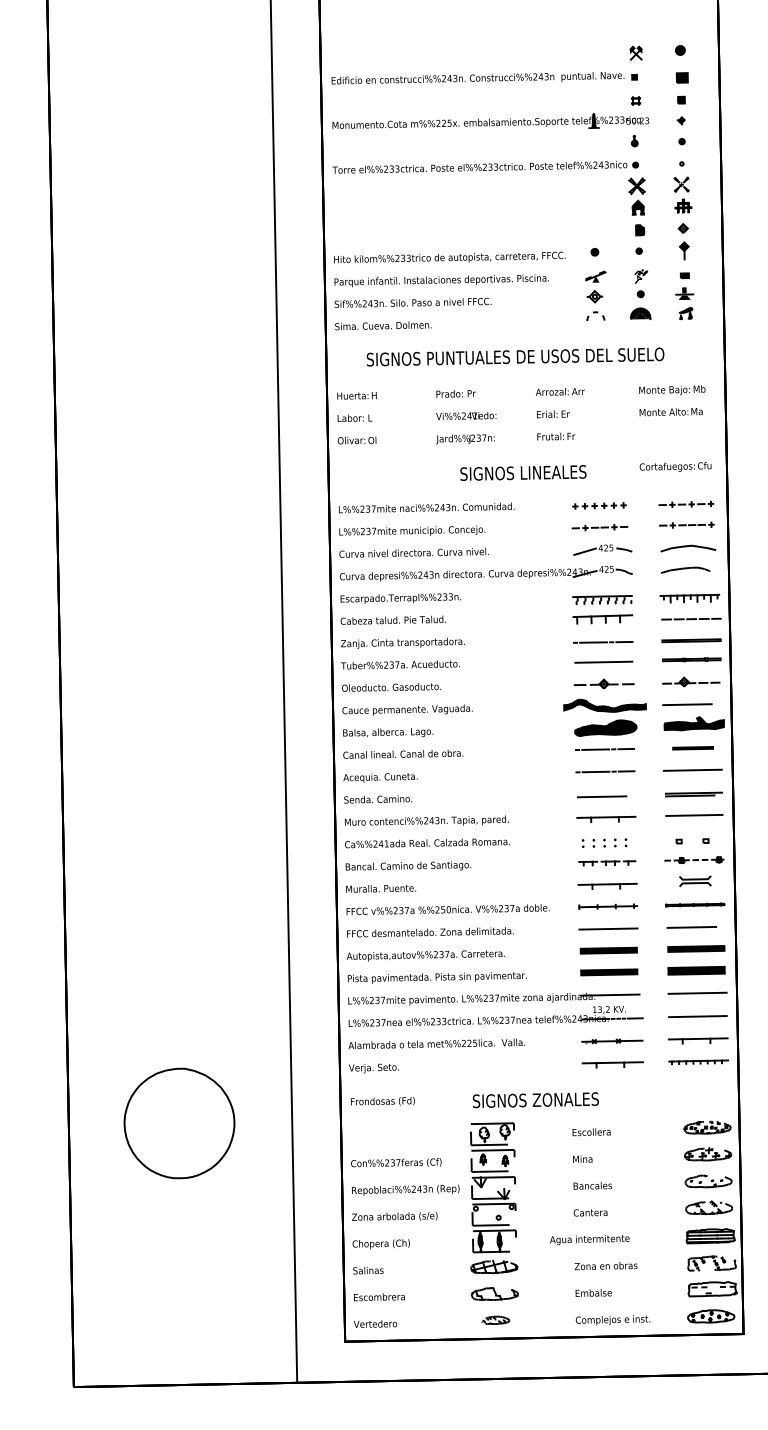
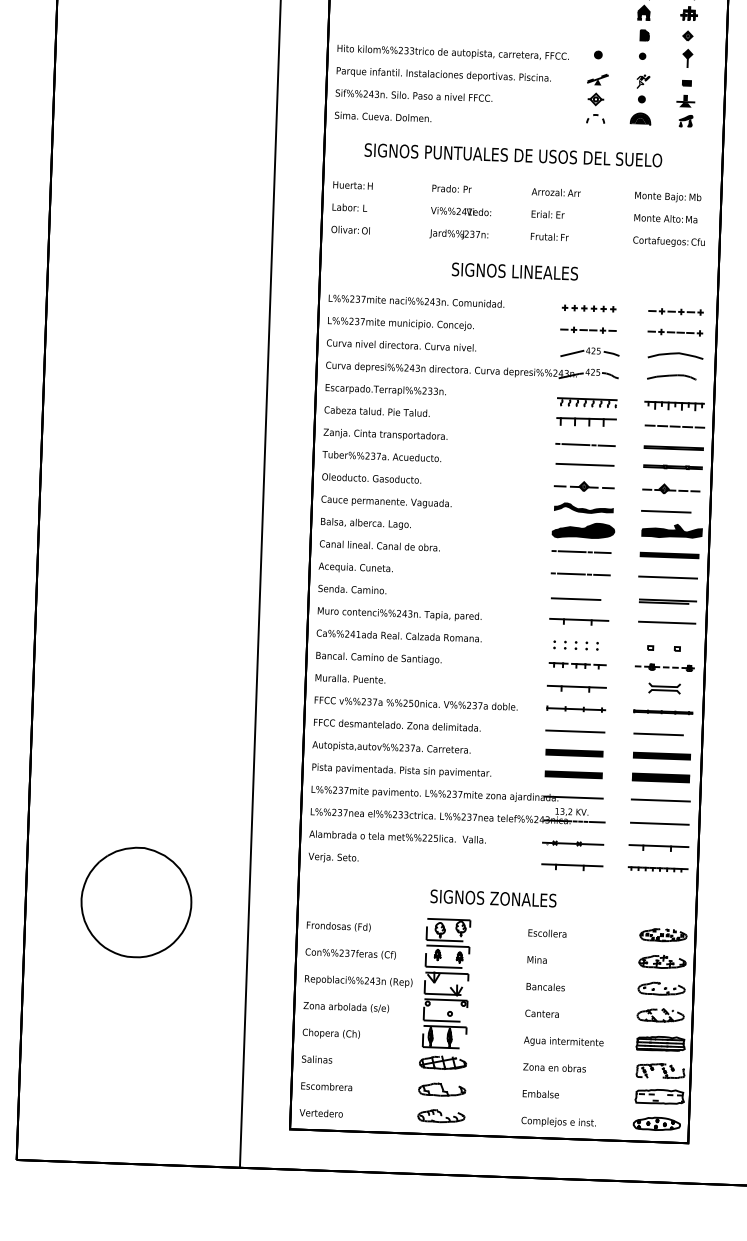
text: (675, 466) -> (668, 241), moved
part: (604, 705) -> (583, 508), size x0.71
part: (692, 748) -> (668, 555), size x1.43
text: (382, 1101) -> (338, 926), moved
text: (589, 1240) -> (563, 1042), moved
part: (495, 1320) -> (441, 1116), size x1.67

